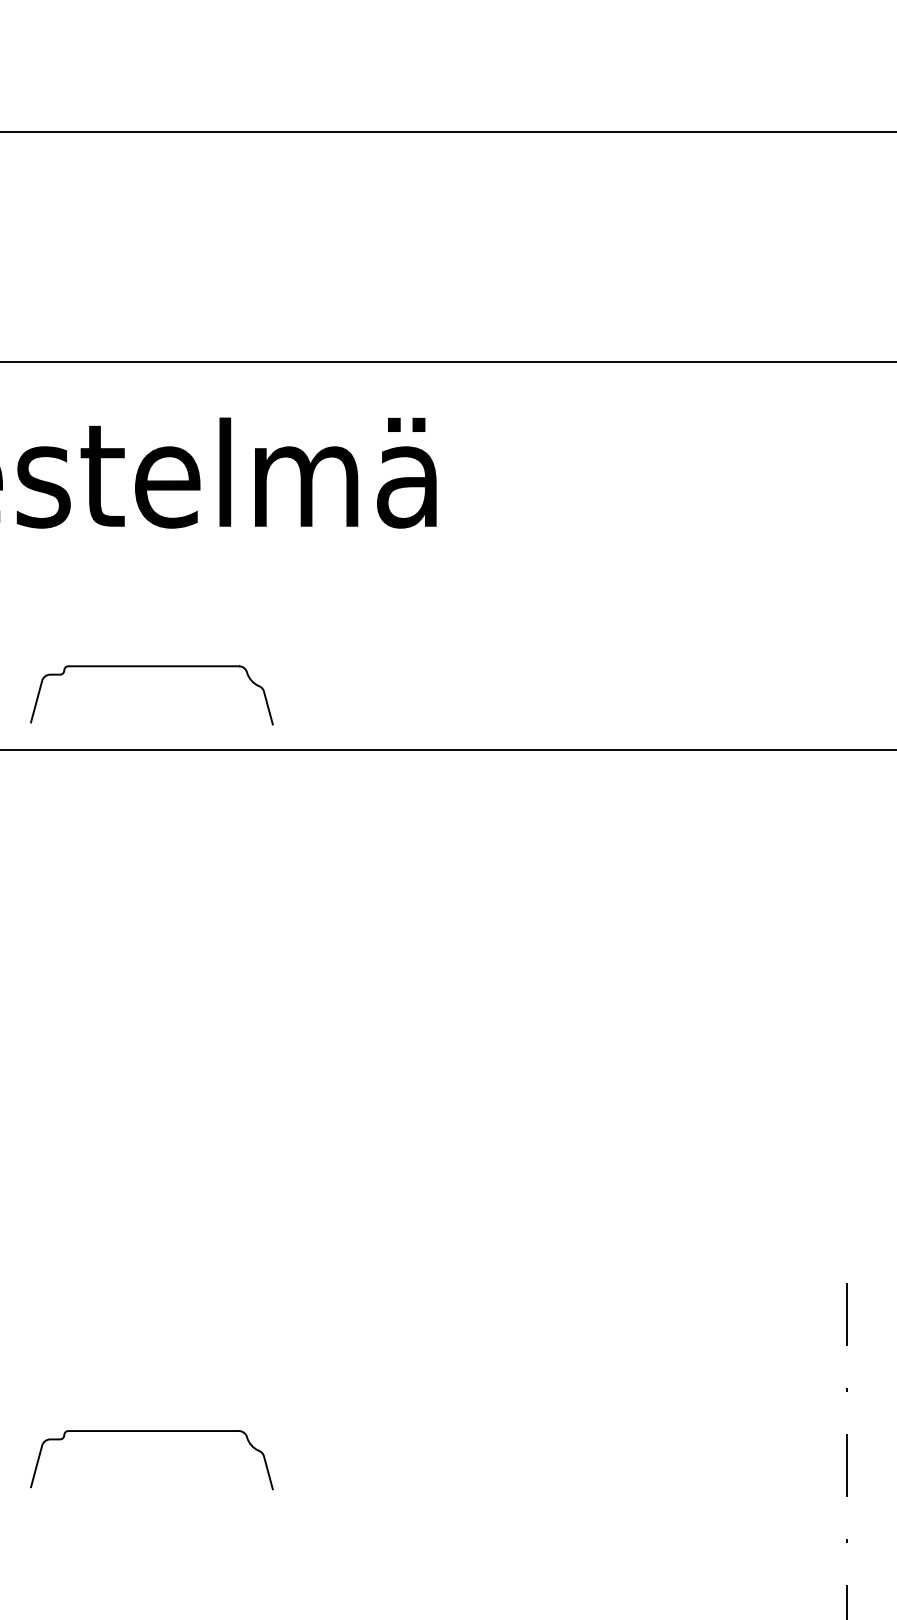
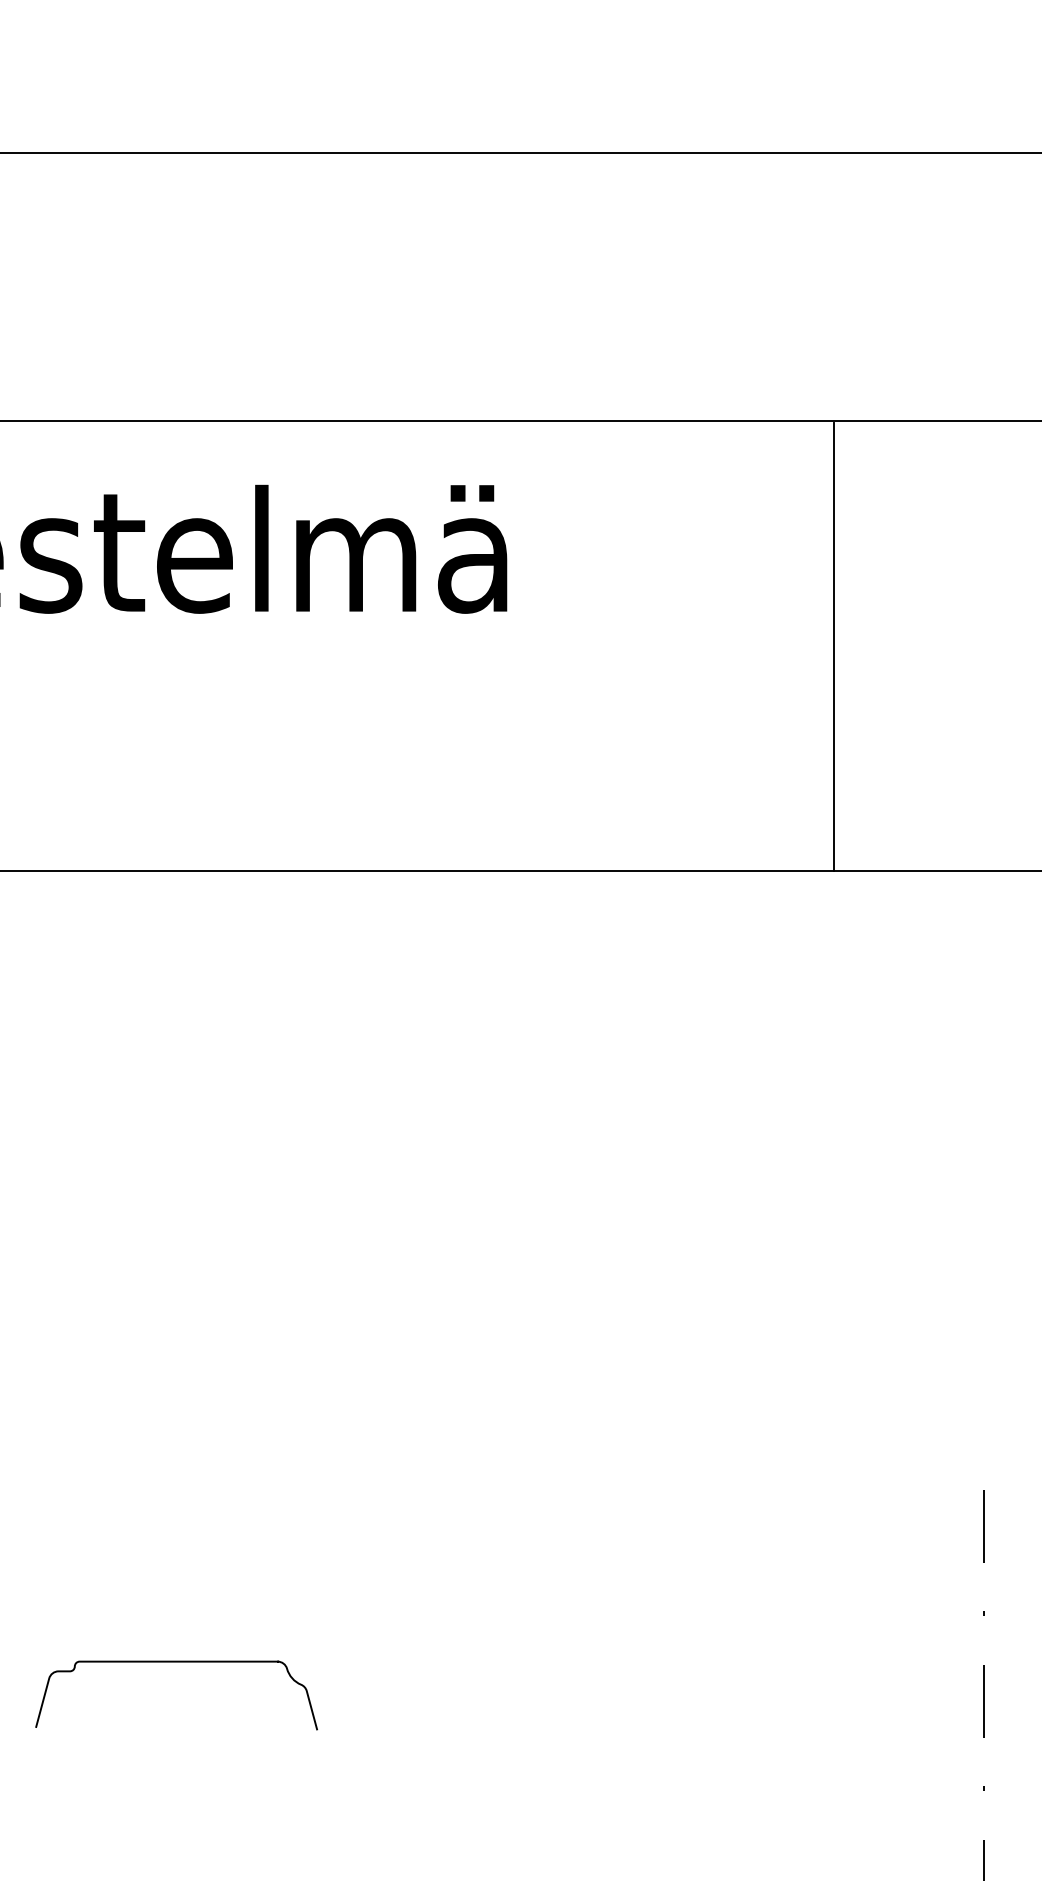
line: (718, 556) -> (834, 646), added
curve: (151, 667) -> (176, 774), removed

